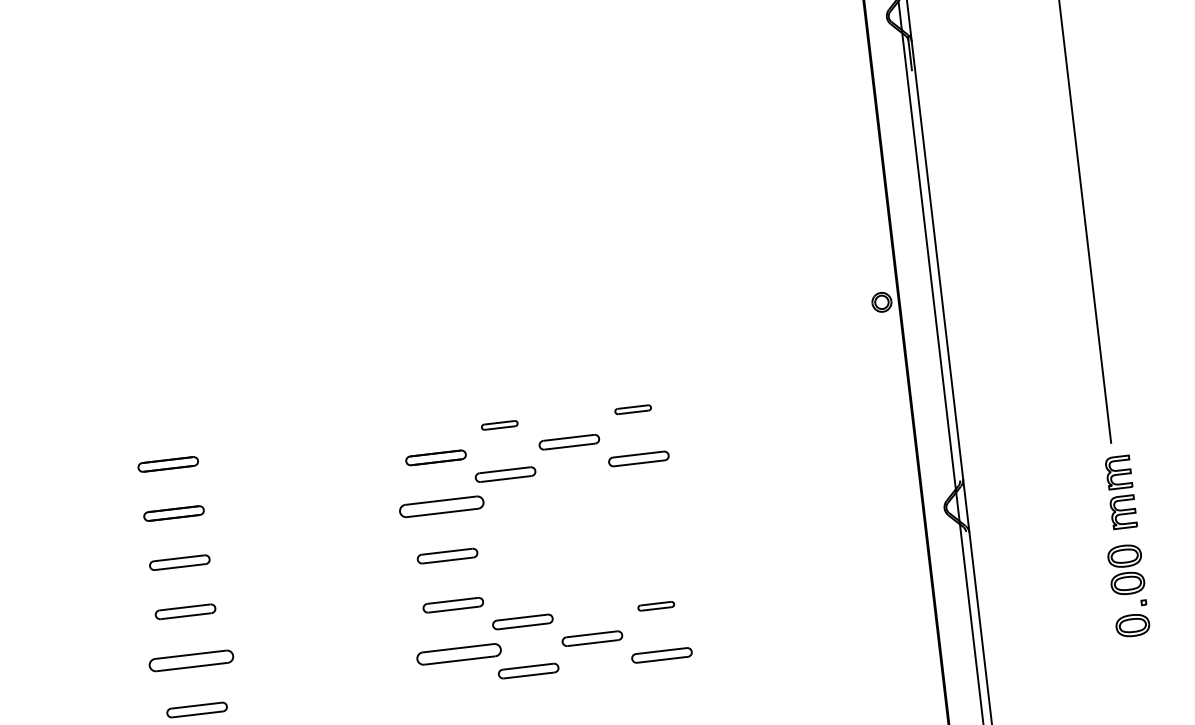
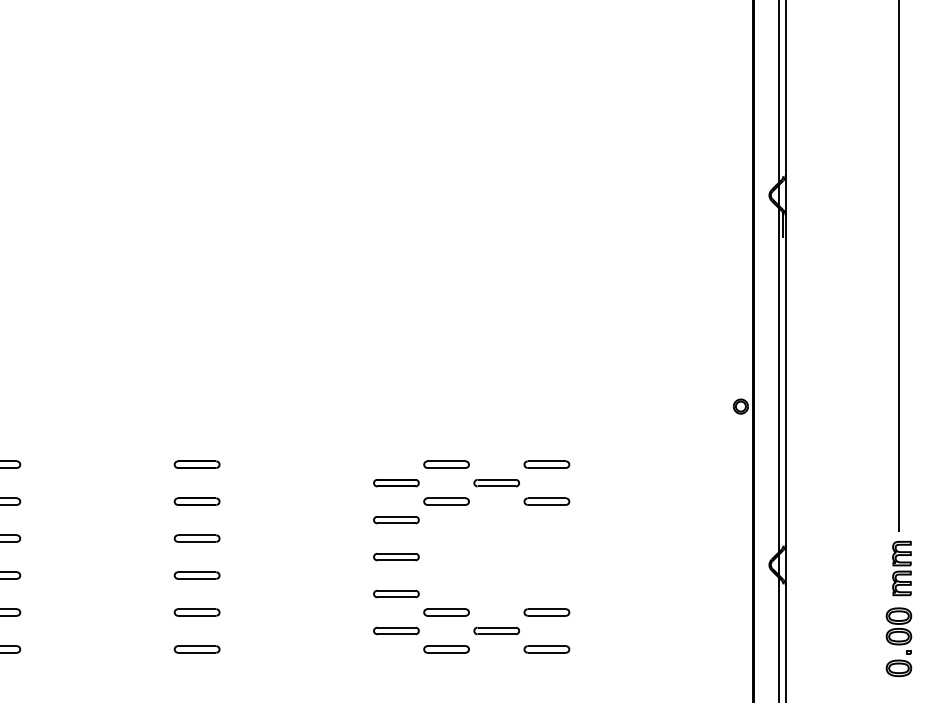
part: (632, 409) -> (546, 464), size x1.67
part: (499, 425) -> (446, 464), size x1.67
part: (441, 507) -> (396, 520), size x0.71
part: (655, 606) -> (546, 612), size x1.67
part: (459, 653) -> (396, 630), size x0.71
part: (190, 661) -> (196, 612), size x0.71

